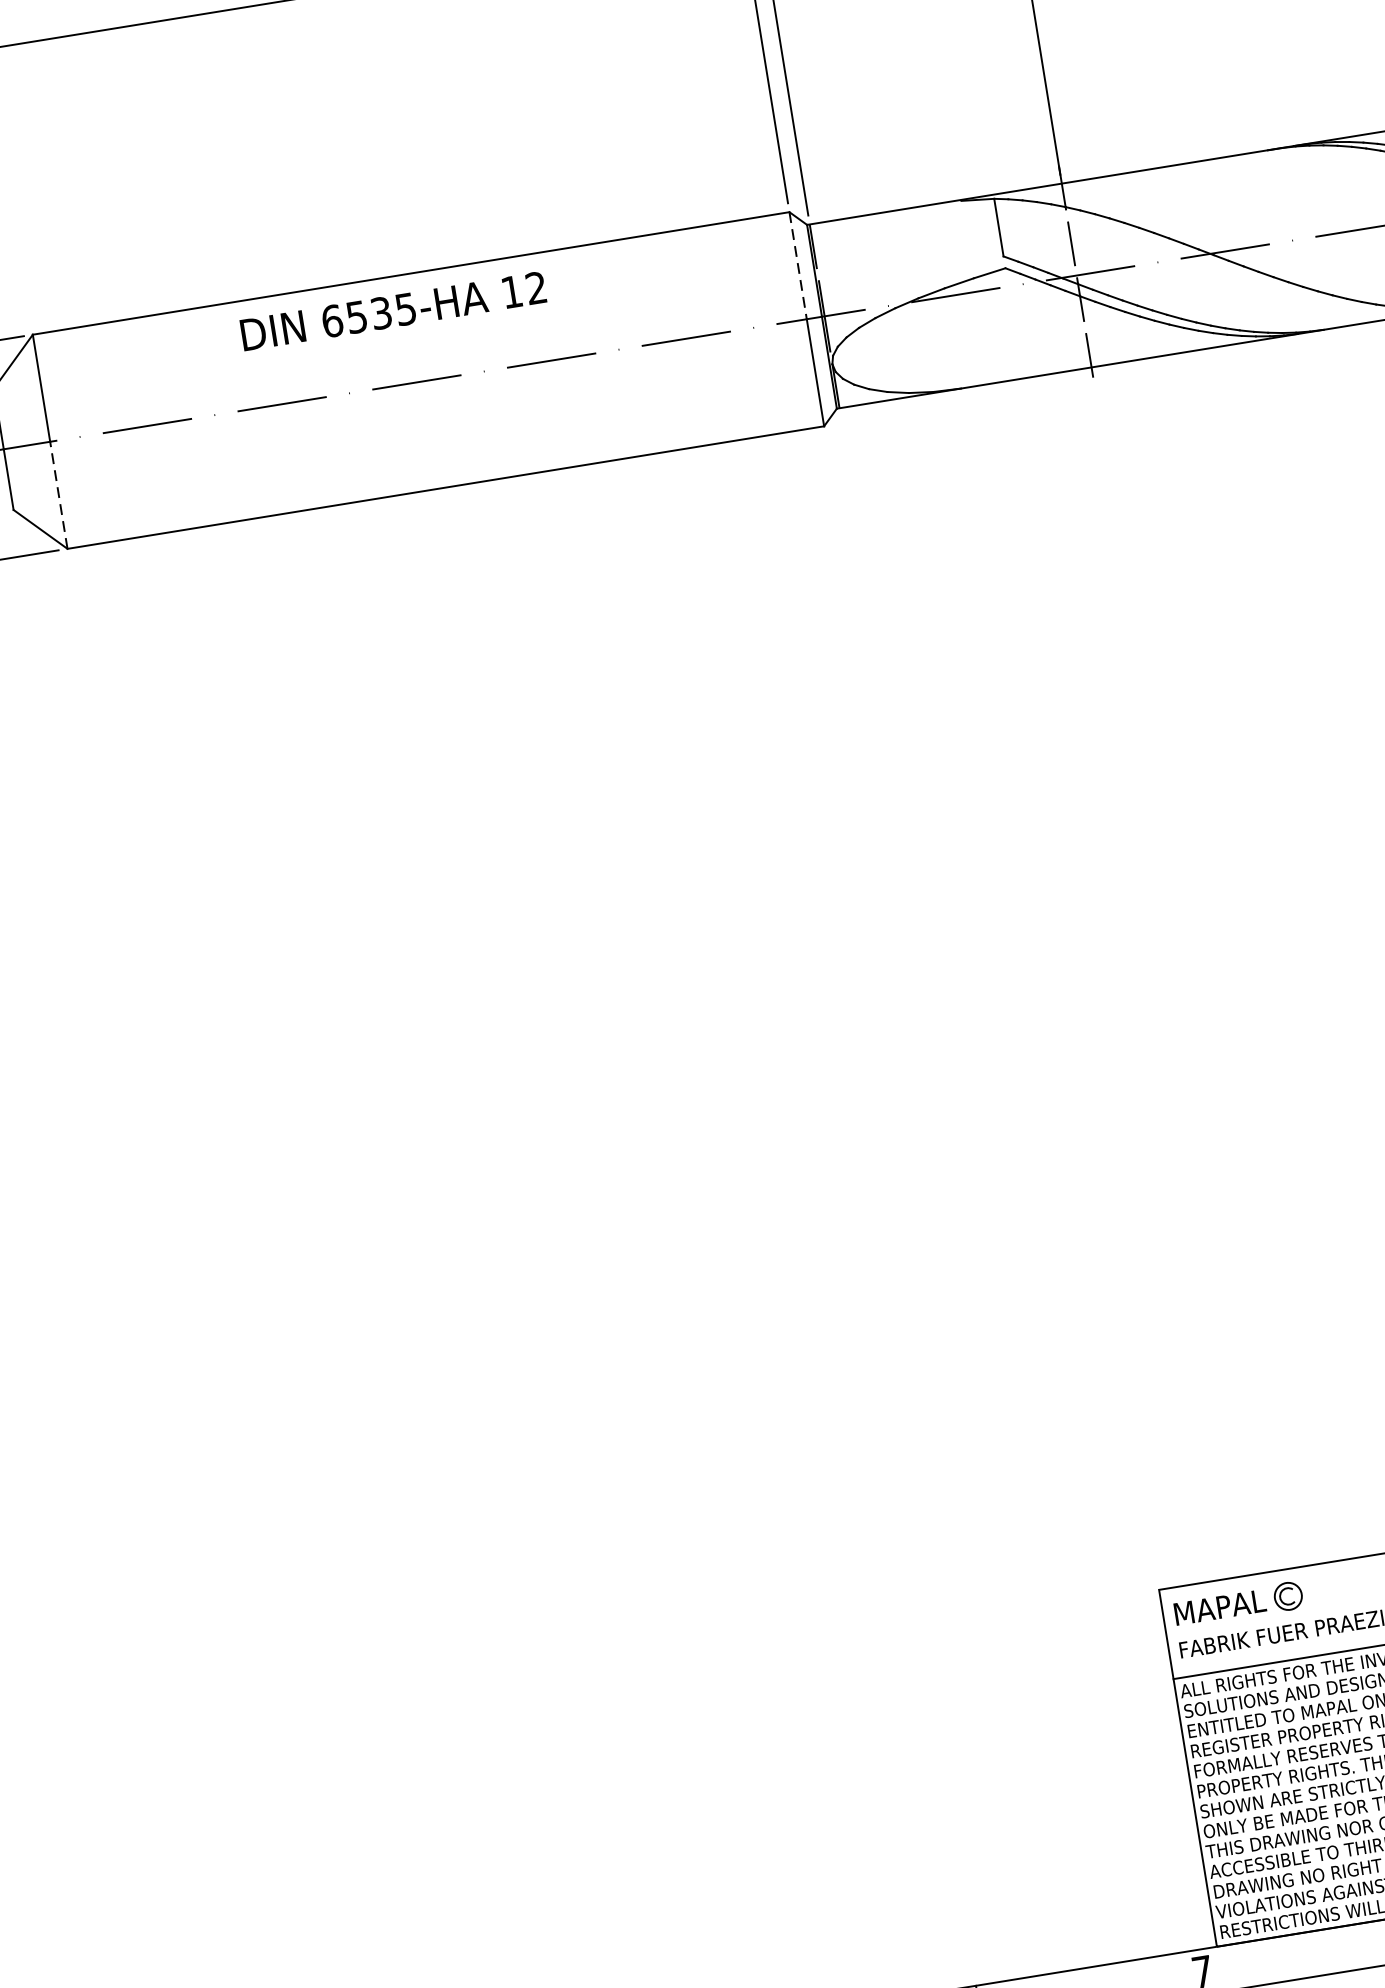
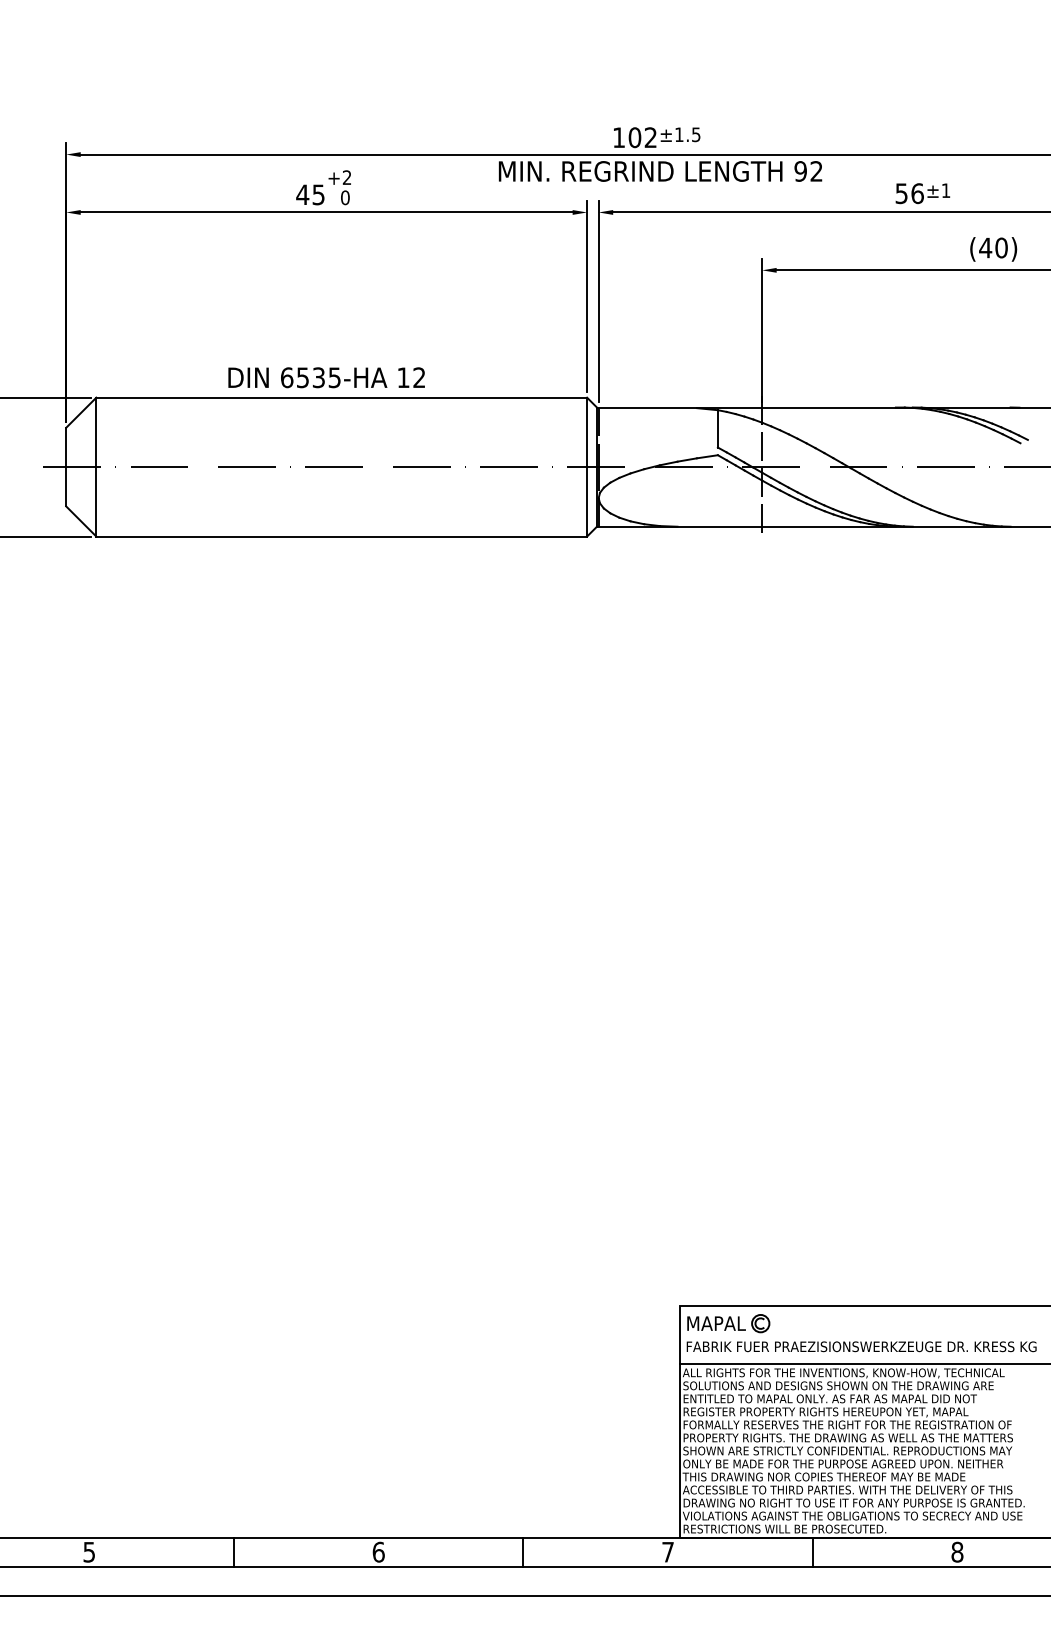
line: (798, 265) -> (587, 432), dashed -> solid
text: (393, 310) -> (326, 377), moved
line: (58, 494) -> (96, 501), dashed -> solid

